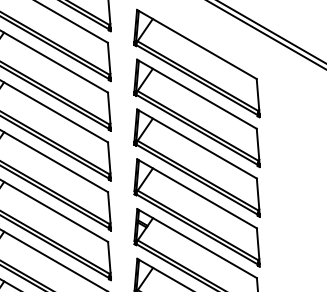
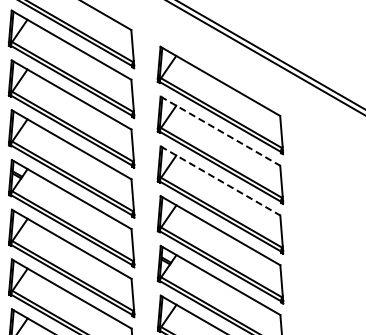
line: (197, 94) -> (220, 131), solid -> dashed
line: (197, 144) -> (220, 181), solid -> dashed

